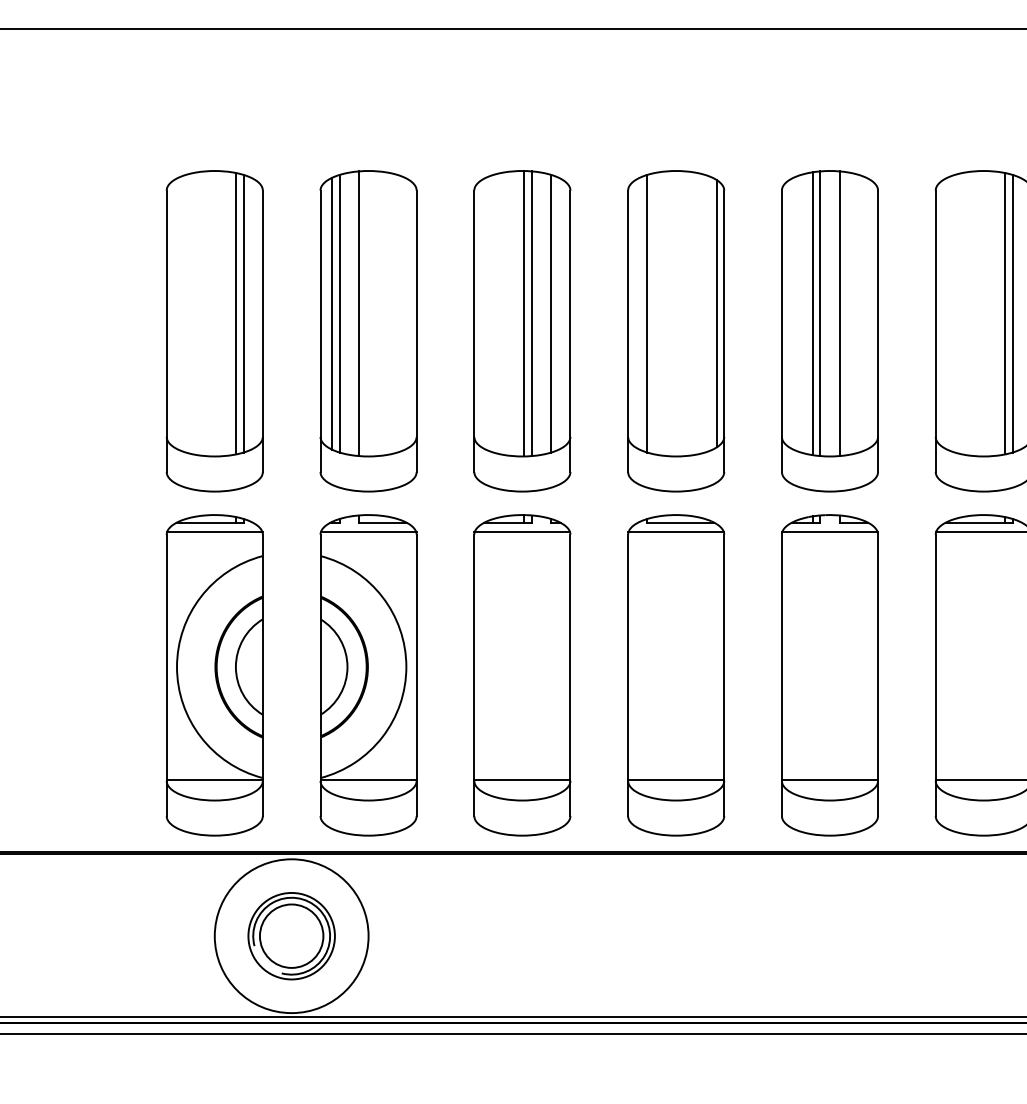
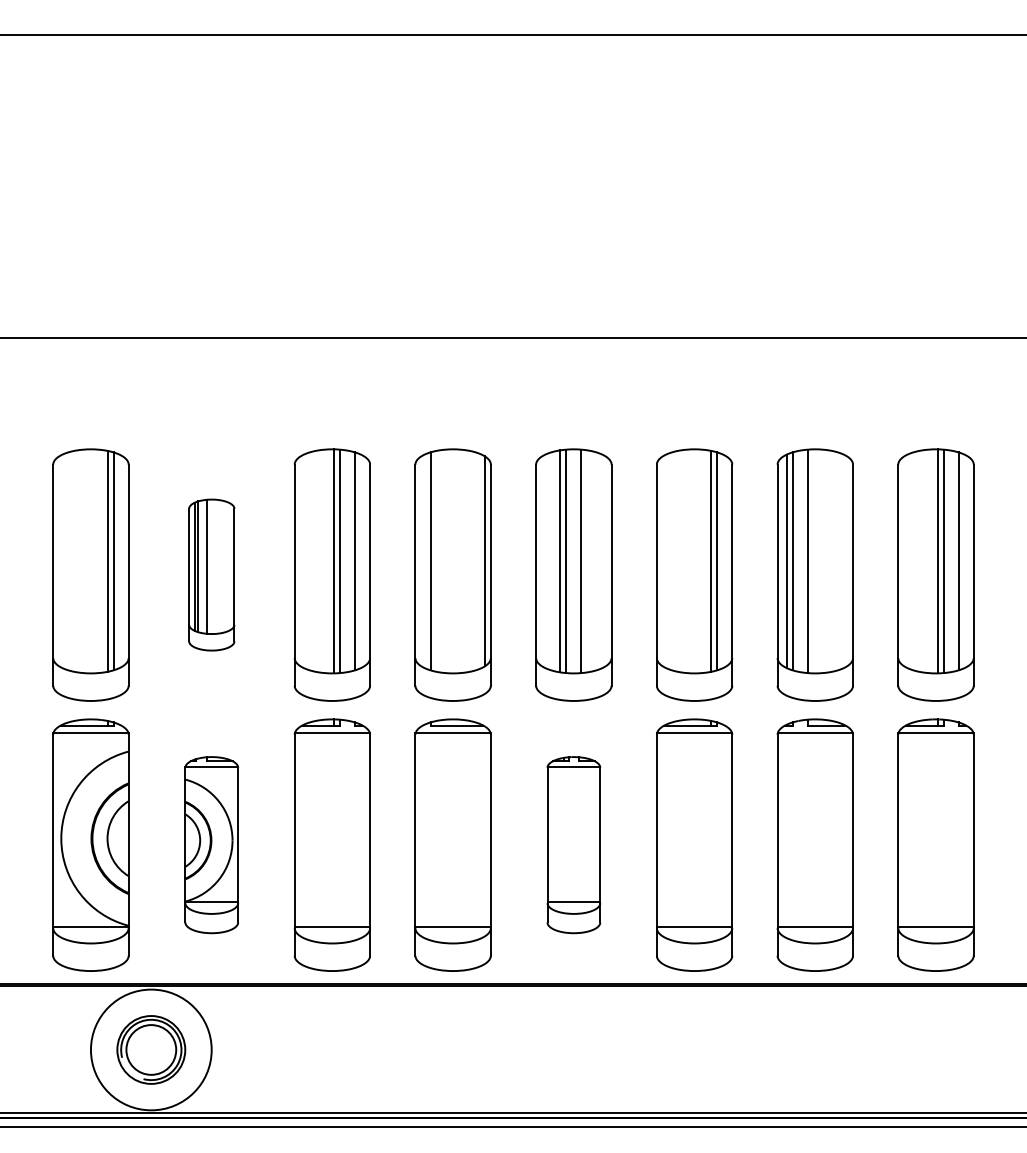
part: (368, 330) -> (211, 574), size x0.6
part: (368, 674) -> (211, 844), size x0.7
part: (829, 674) -> (573, 844), size x0.7

